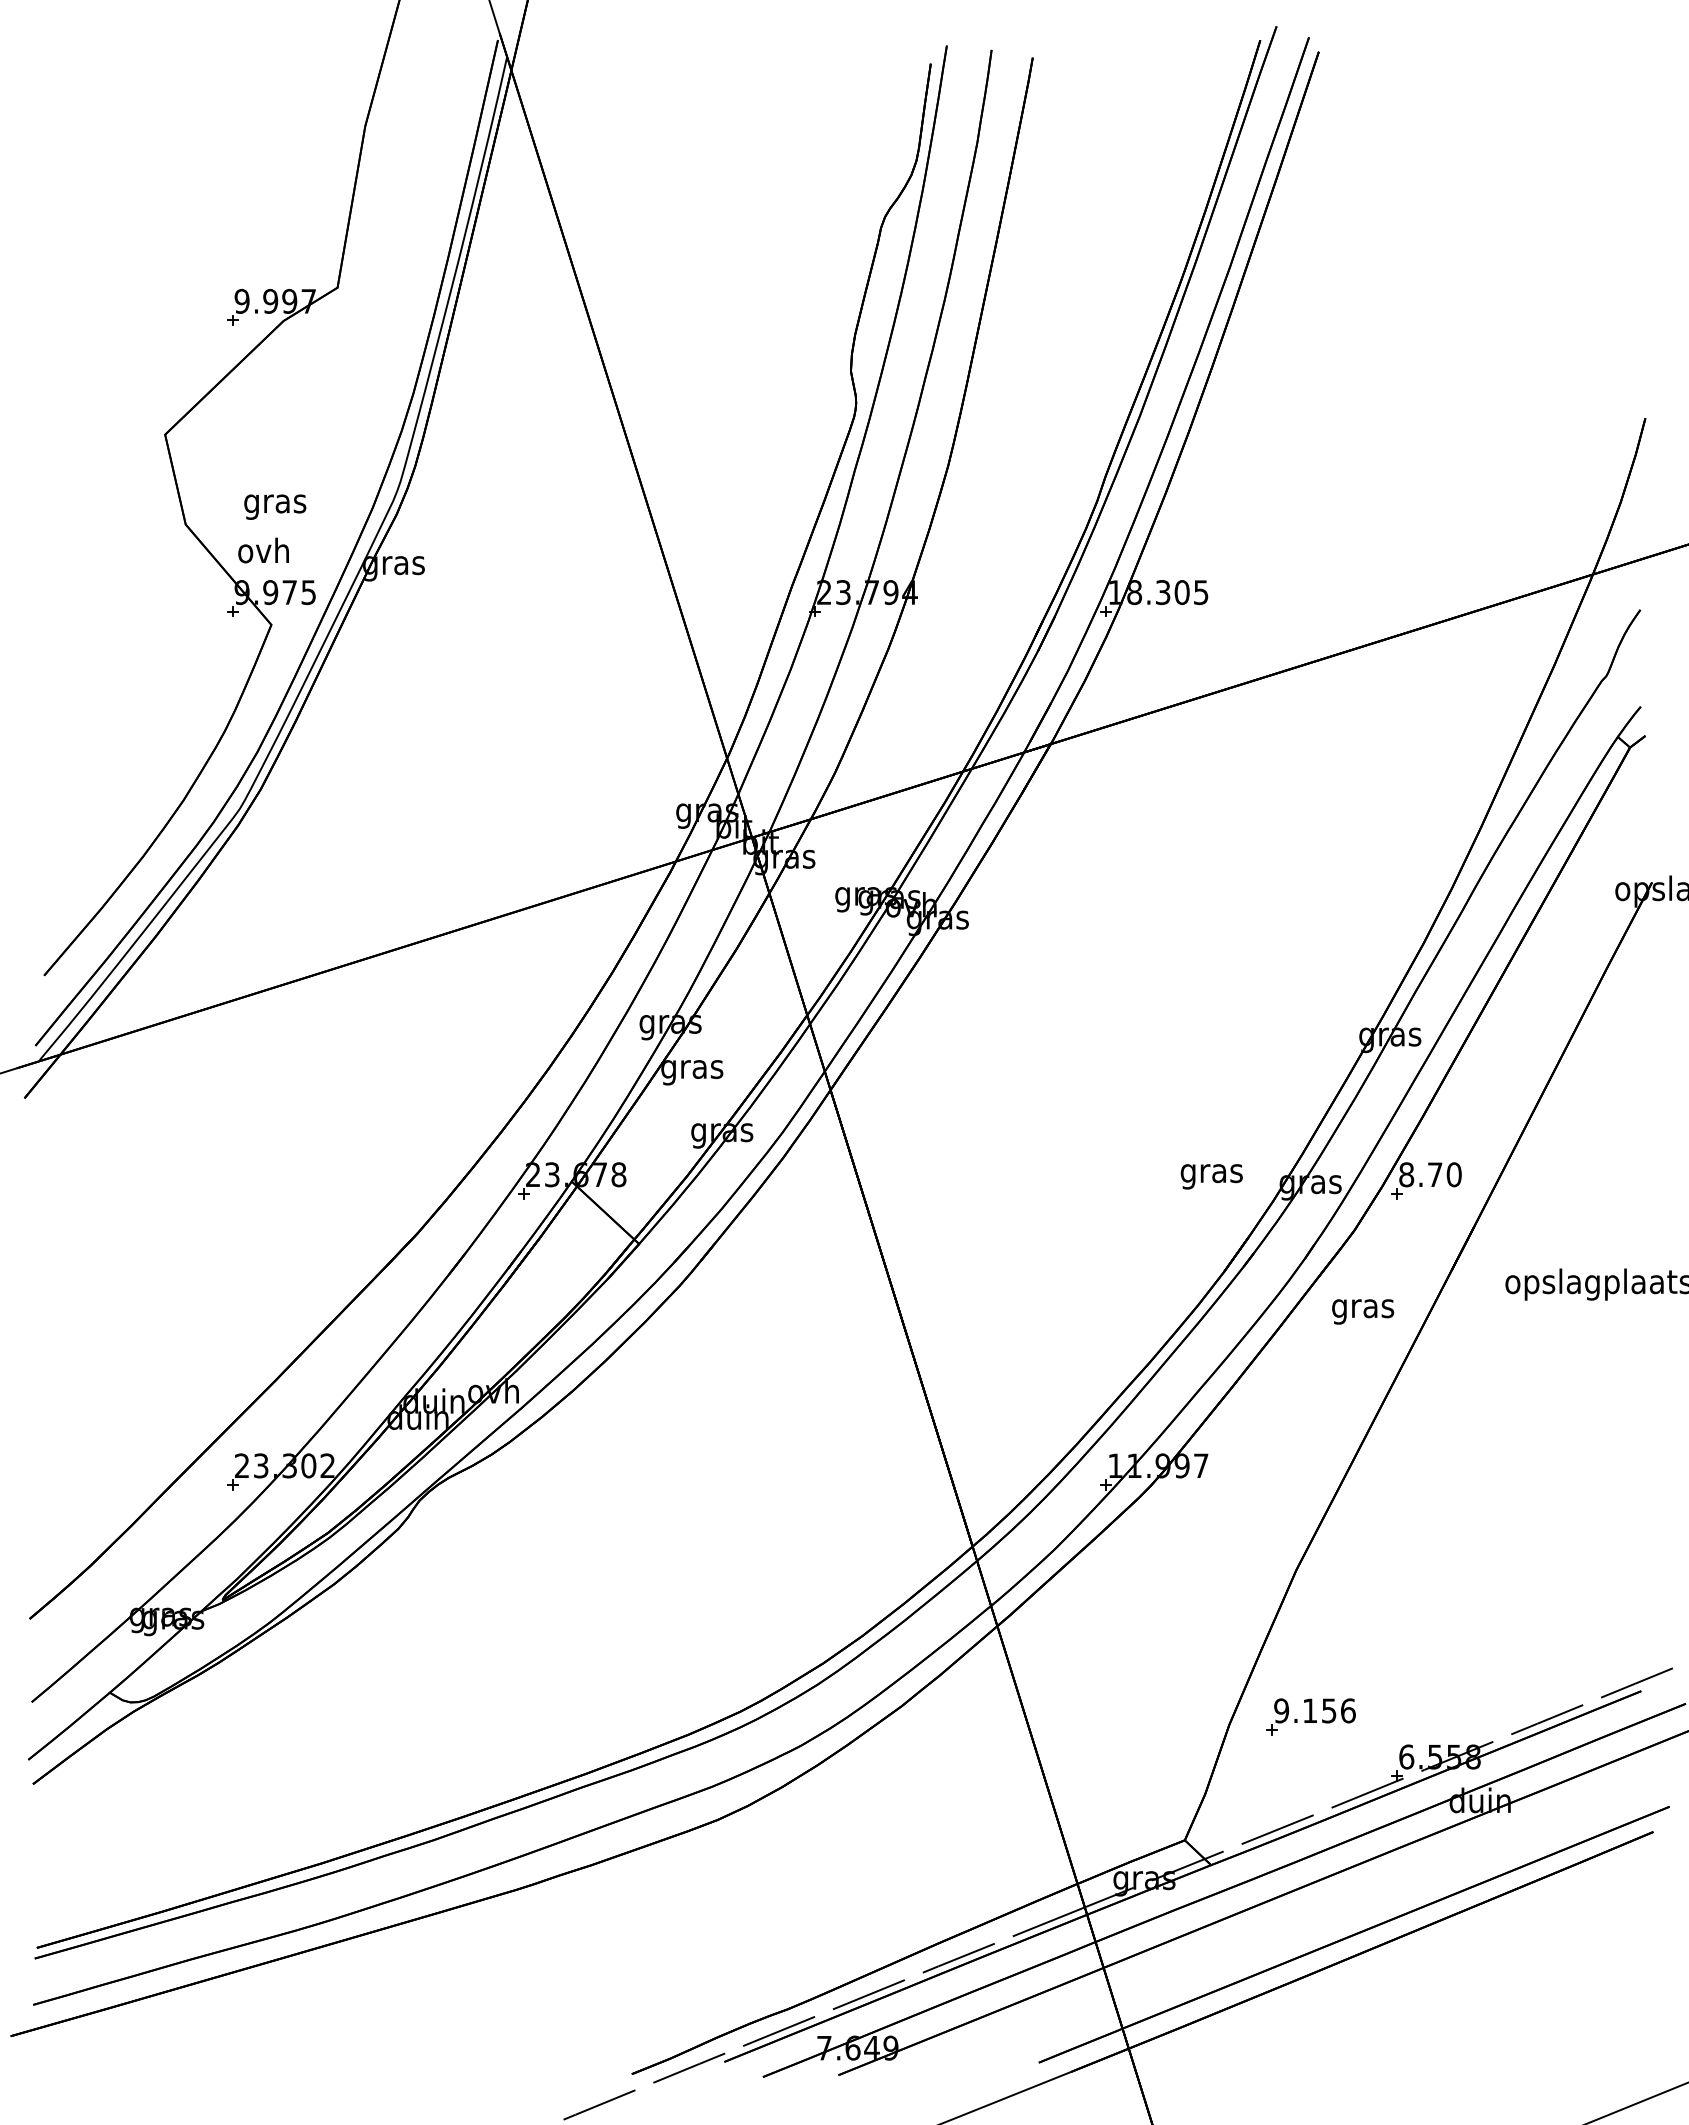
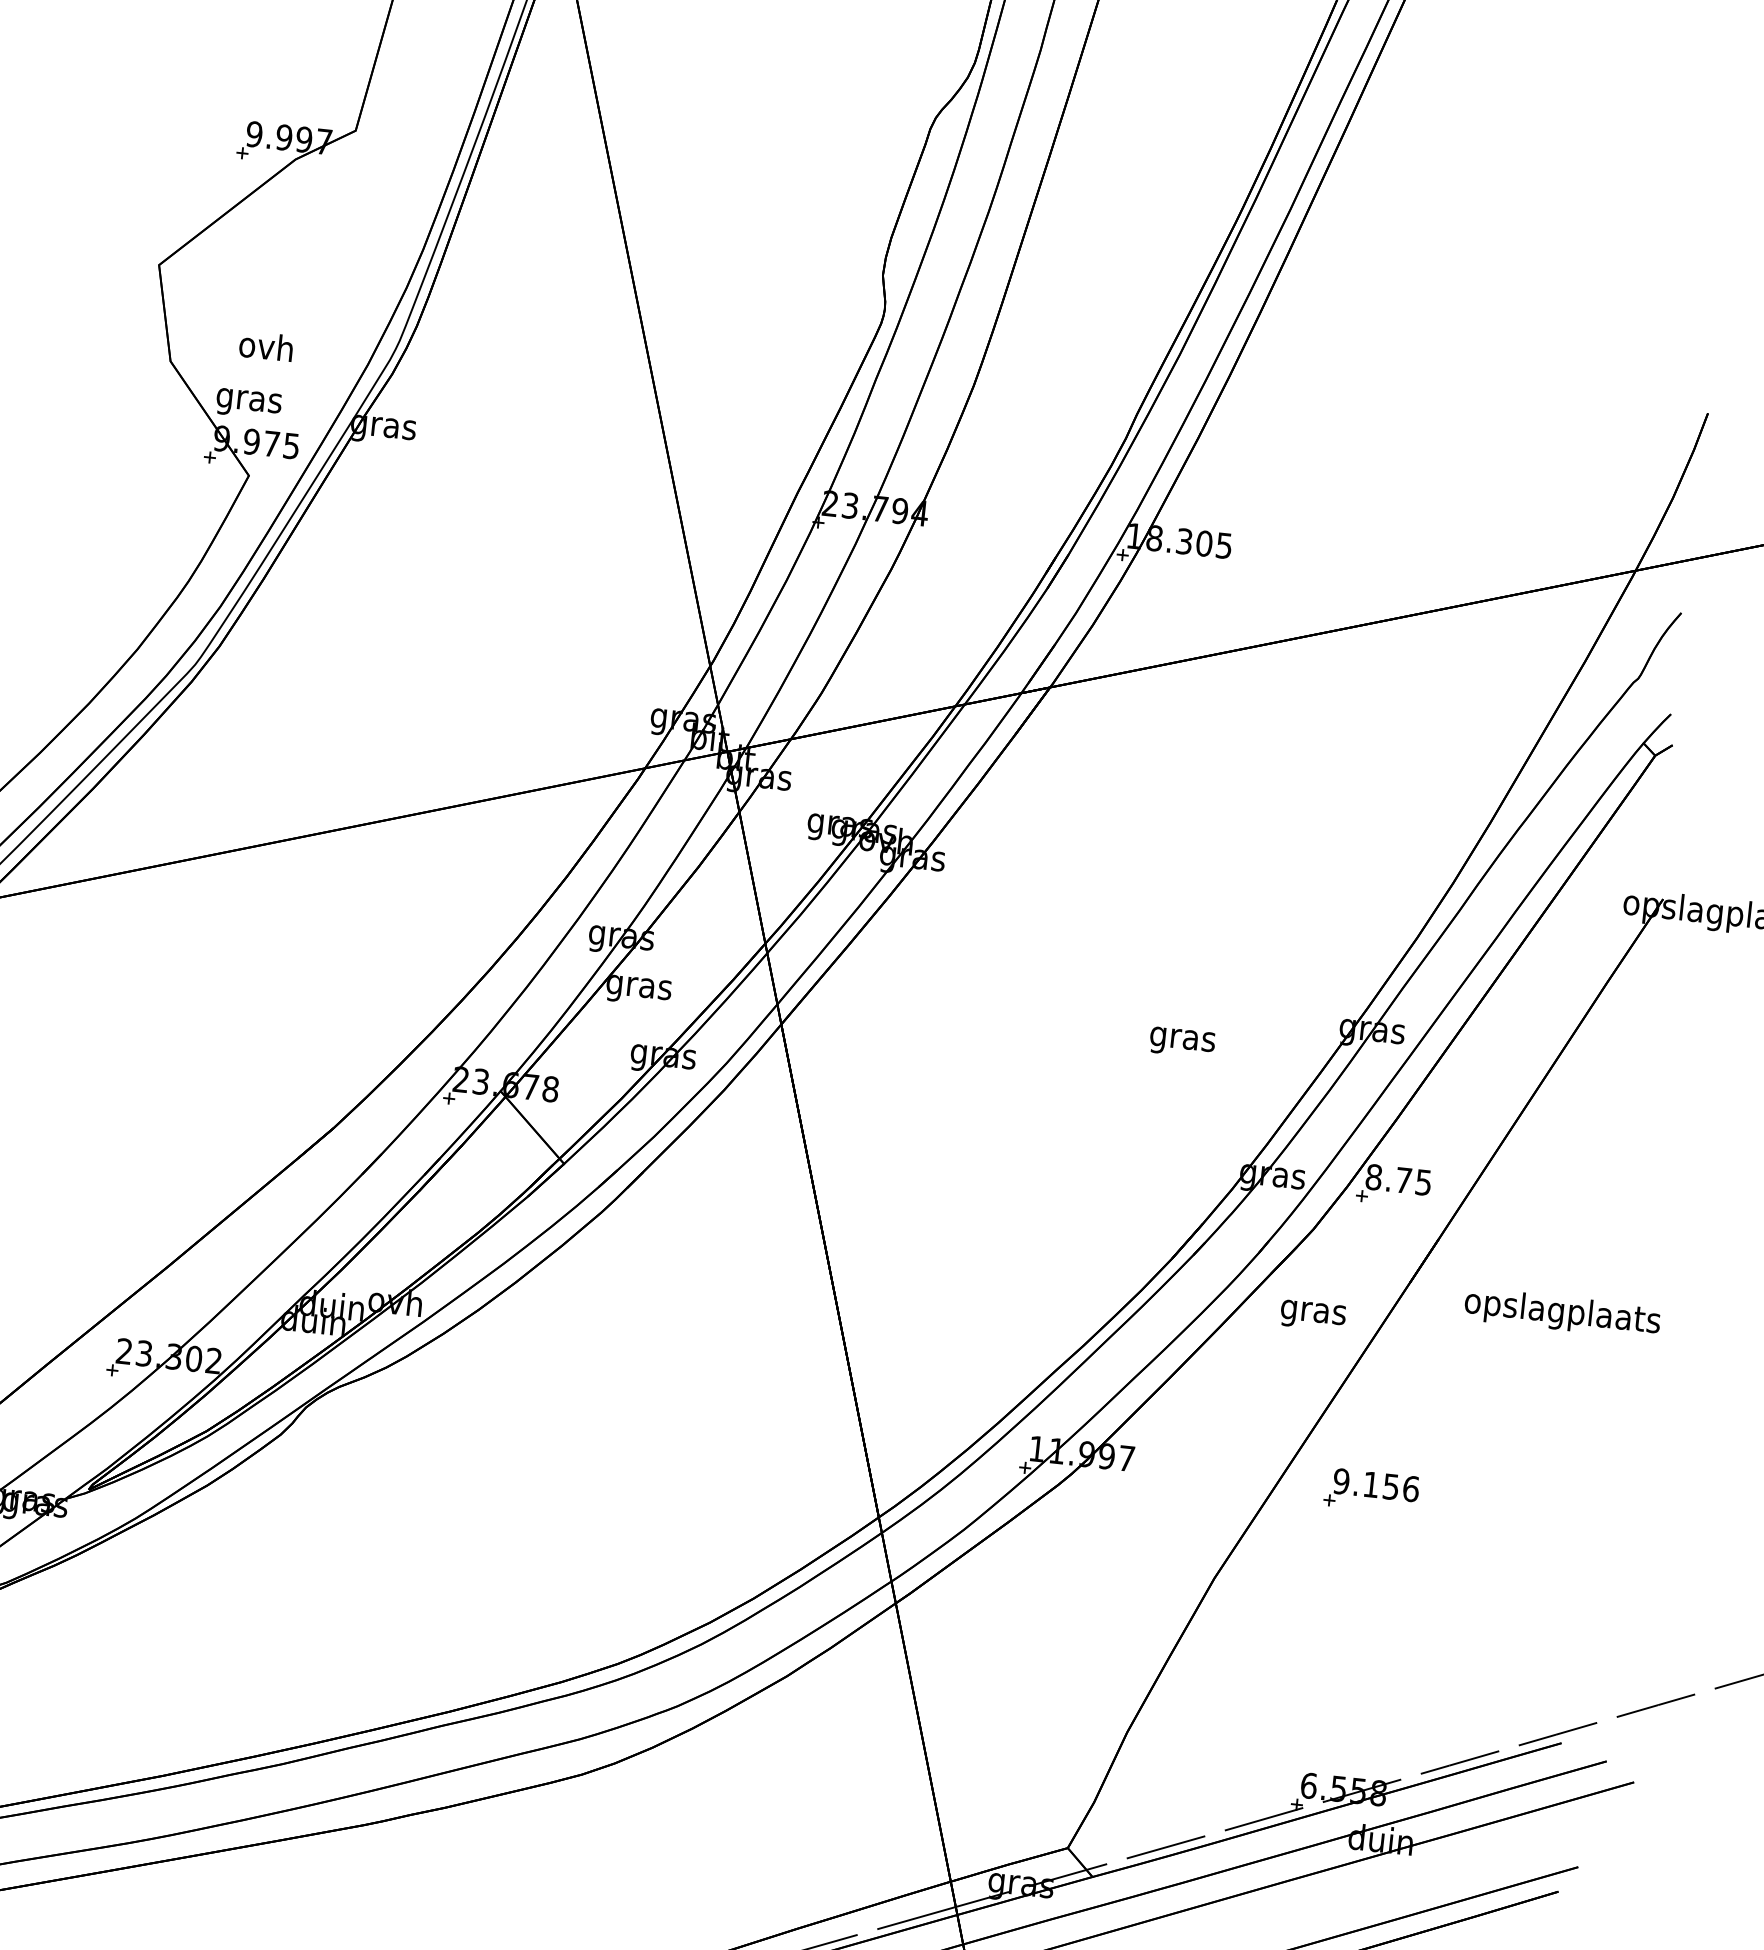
text: (275, 503) -> (266, 349), gras -> ovh
text: (264, 553) -> (249, 400), ovh -> gras
text: (1453, 1174) -> (1422, 1182), 8.70 -> 8.75
text: (1211, 1176) -> (1182, 1042), moved
part: (1310, 1716) -> (1370, 1490), moved

